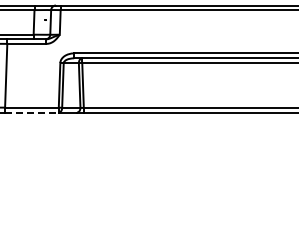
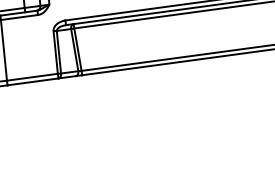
line: (31, 112) -> (32, 81), dashed -> solid

